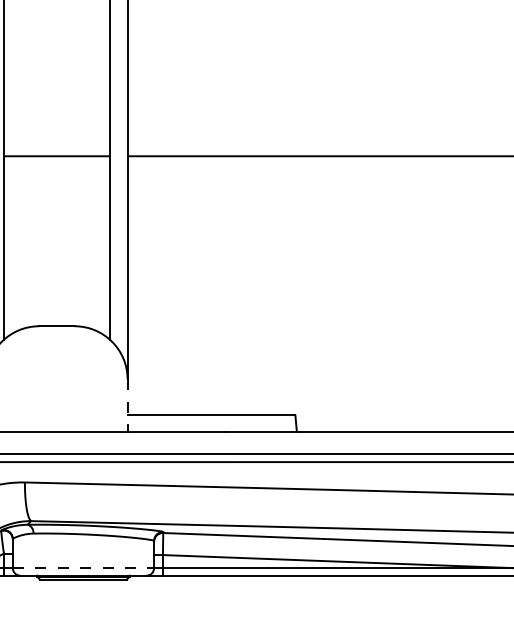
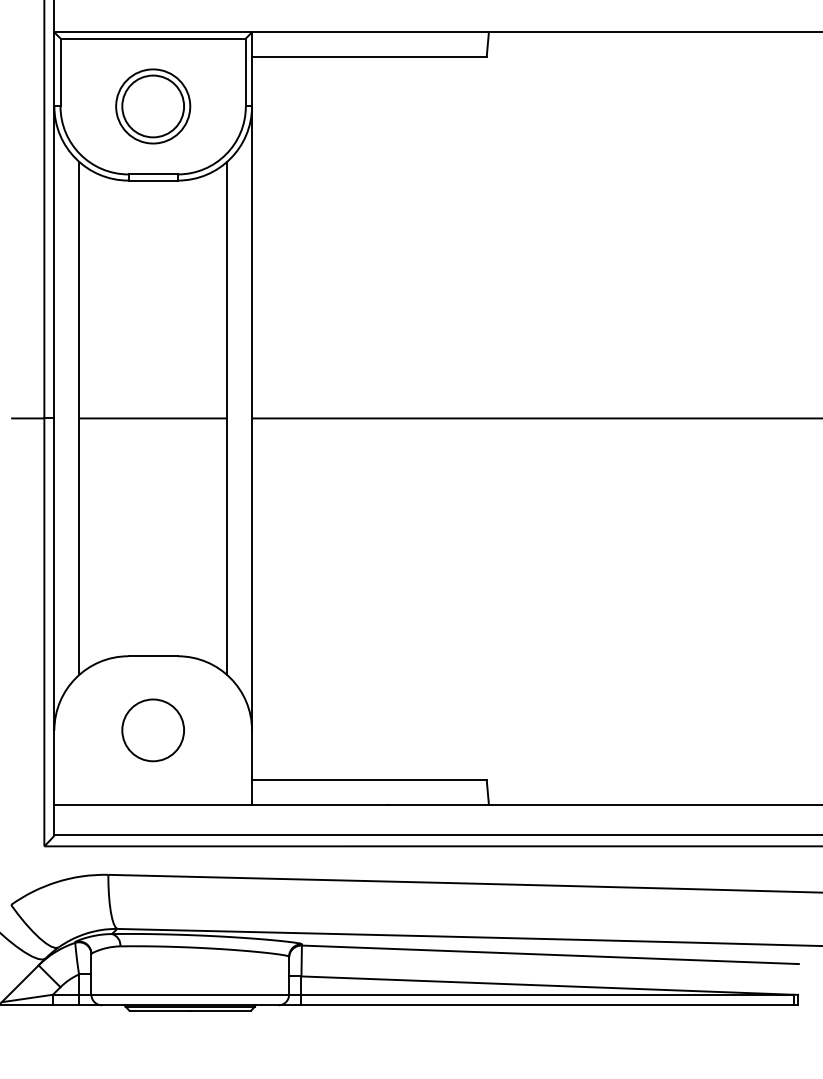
circle: (56, 379) -> (152, 730), added
line: (127, 405) -> (252, 767), dashed -> solid
line: (83, 567) -> (190, 994), dashed -> solid

